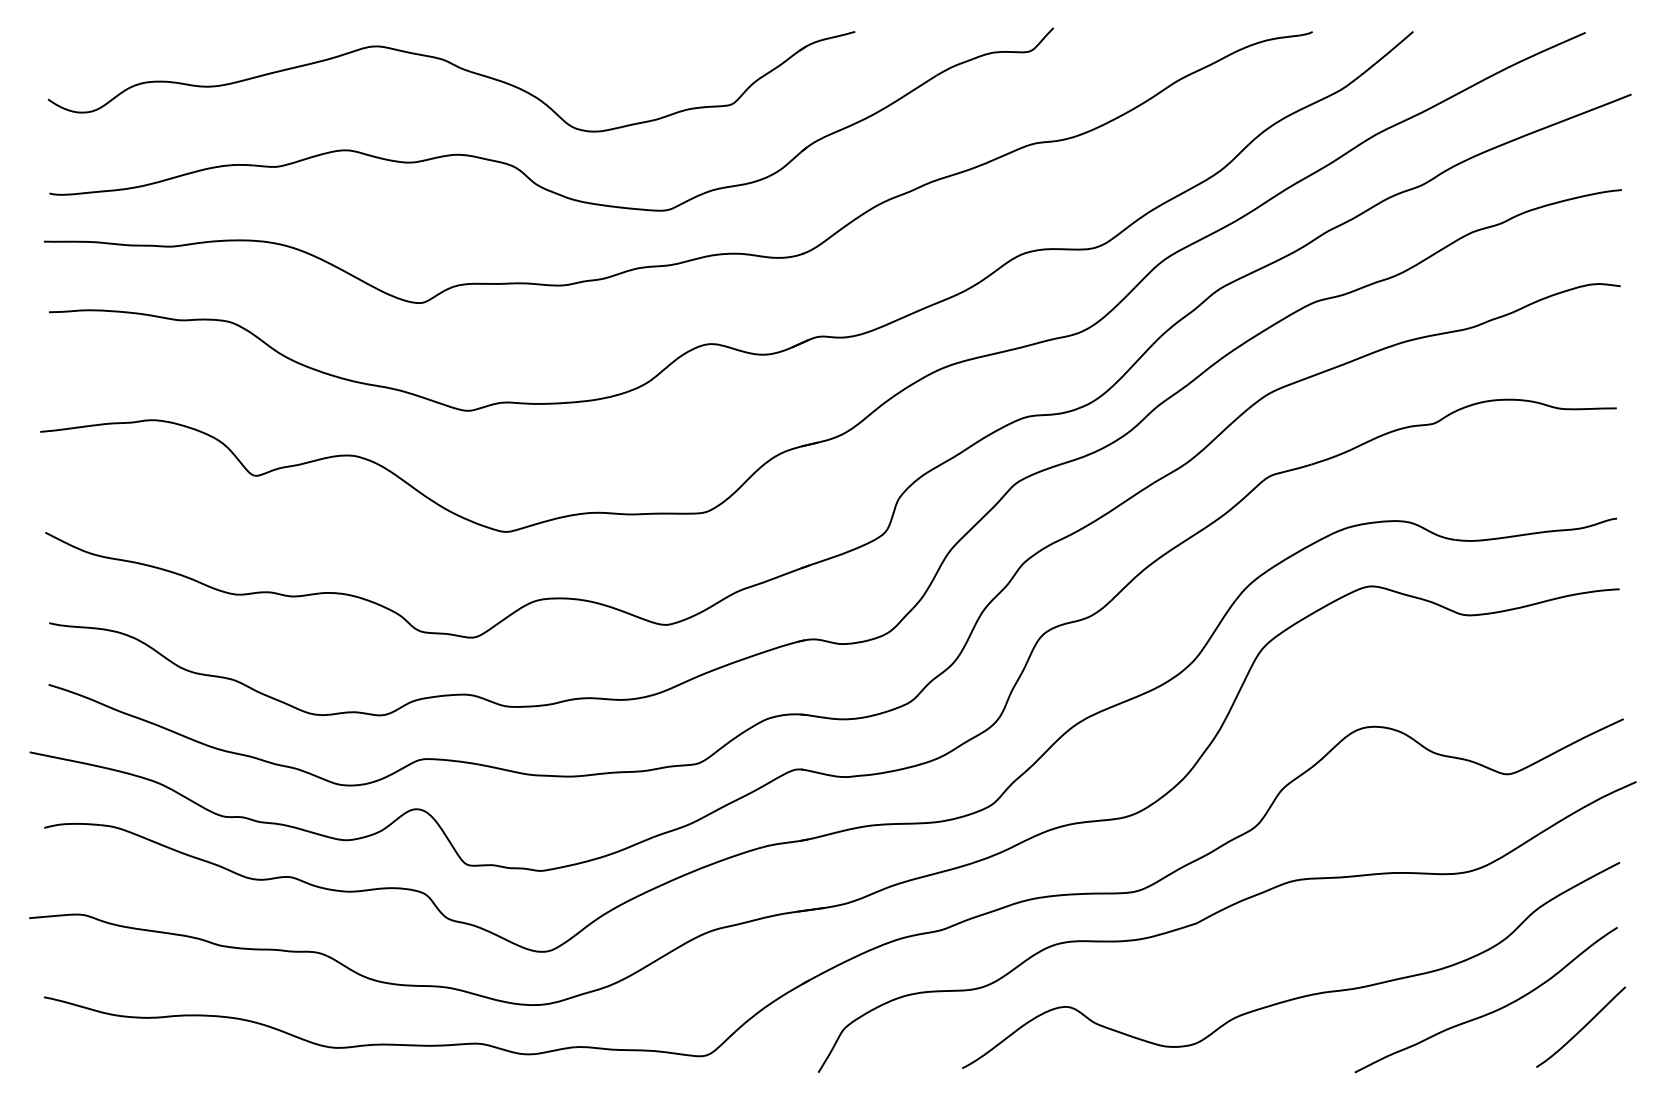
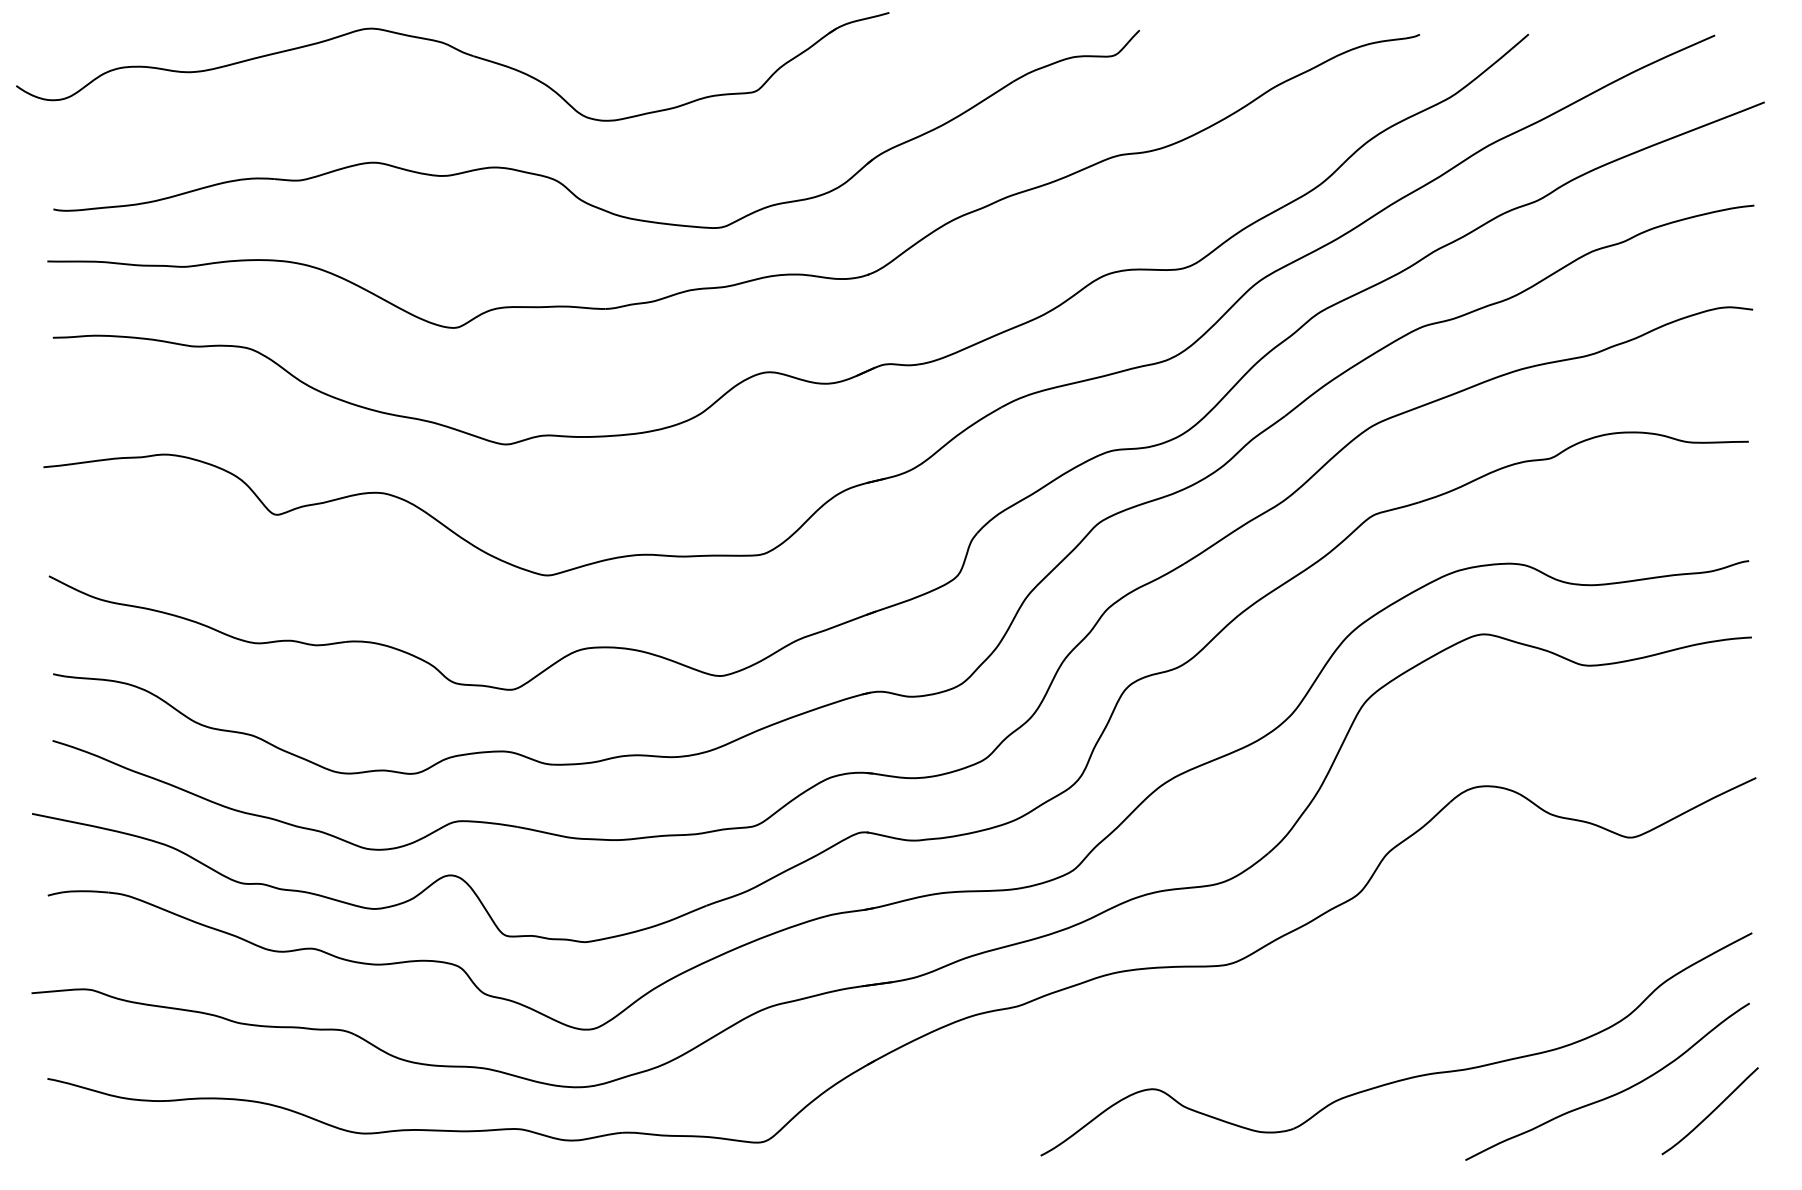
part: (458, 68) -> (460, 52), moved
part: (1219, 912) -> (1319, 987), removed

